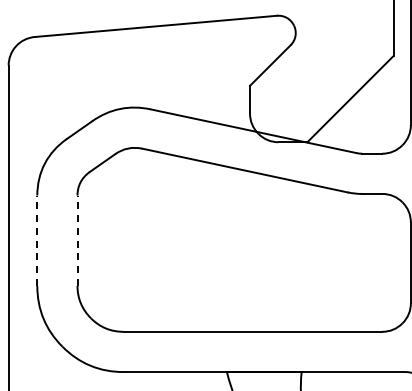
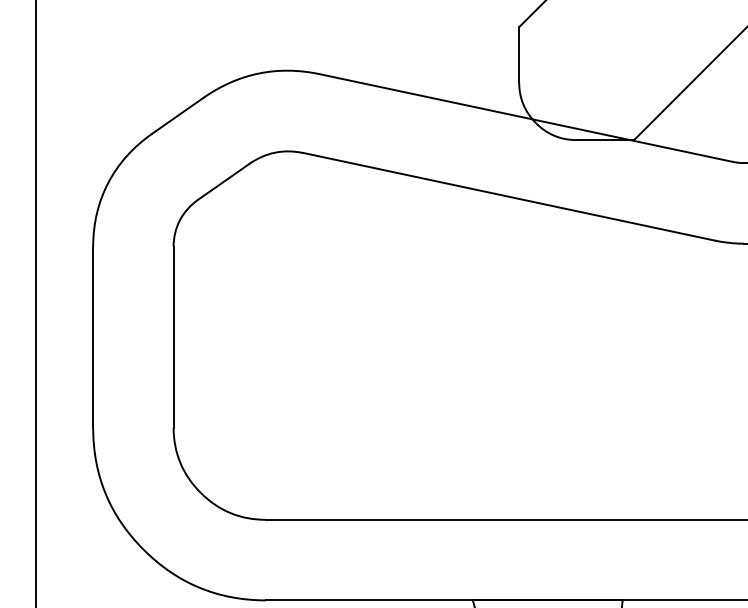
line: (37, 240) -> (93, 336), dashed -> solid
line: (77, 240) -> (173, 336), dashed -> solid

